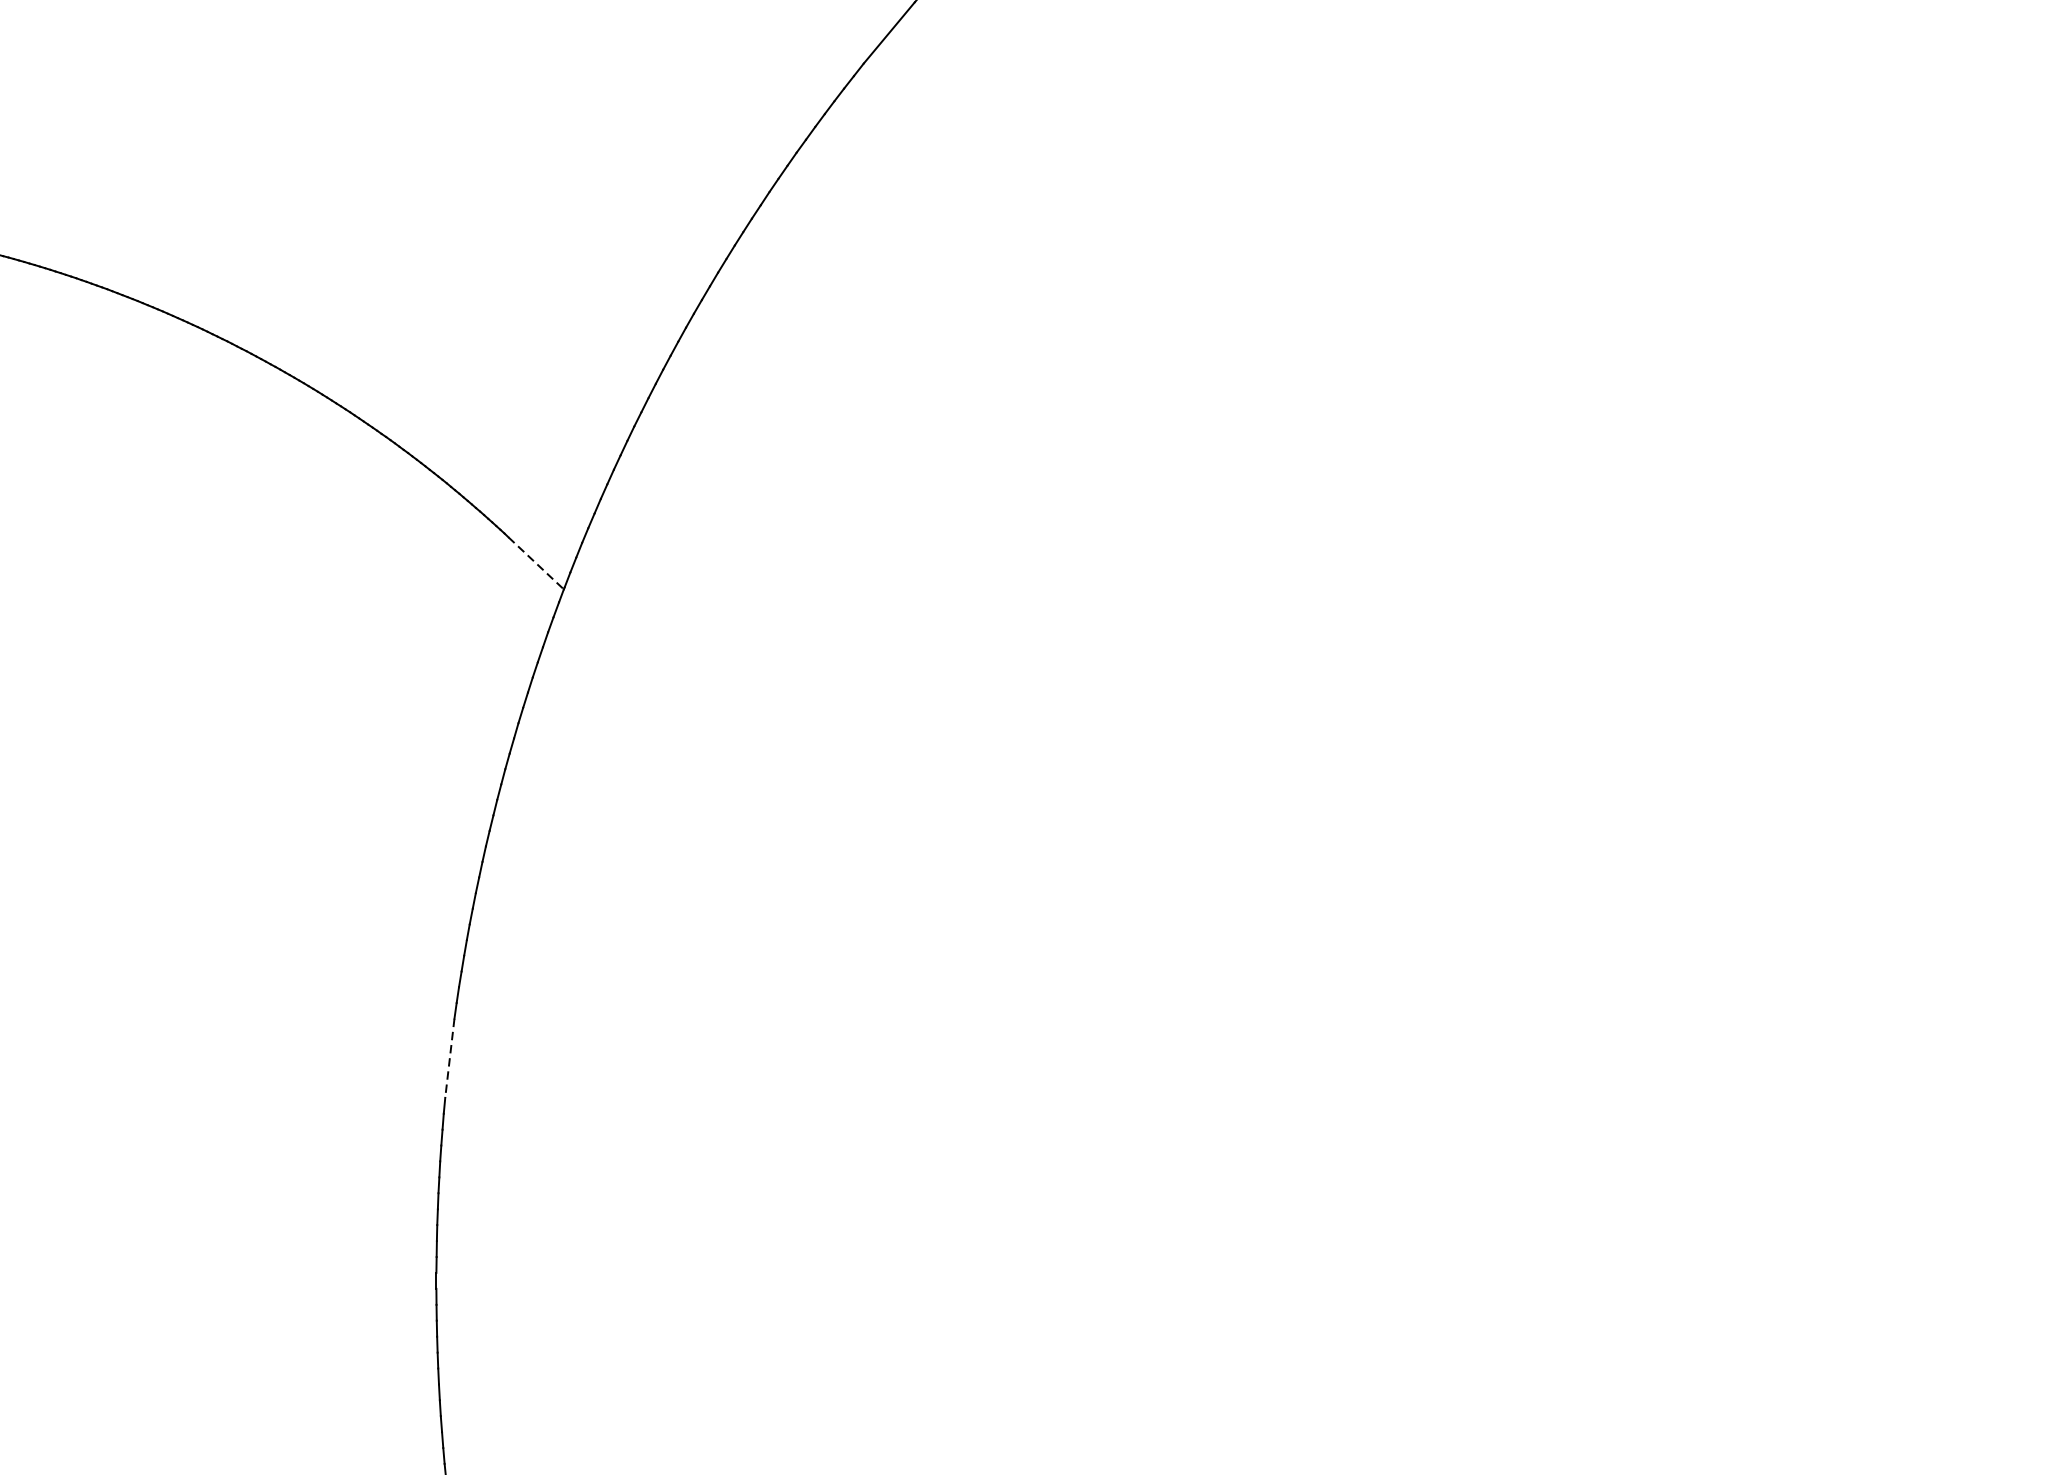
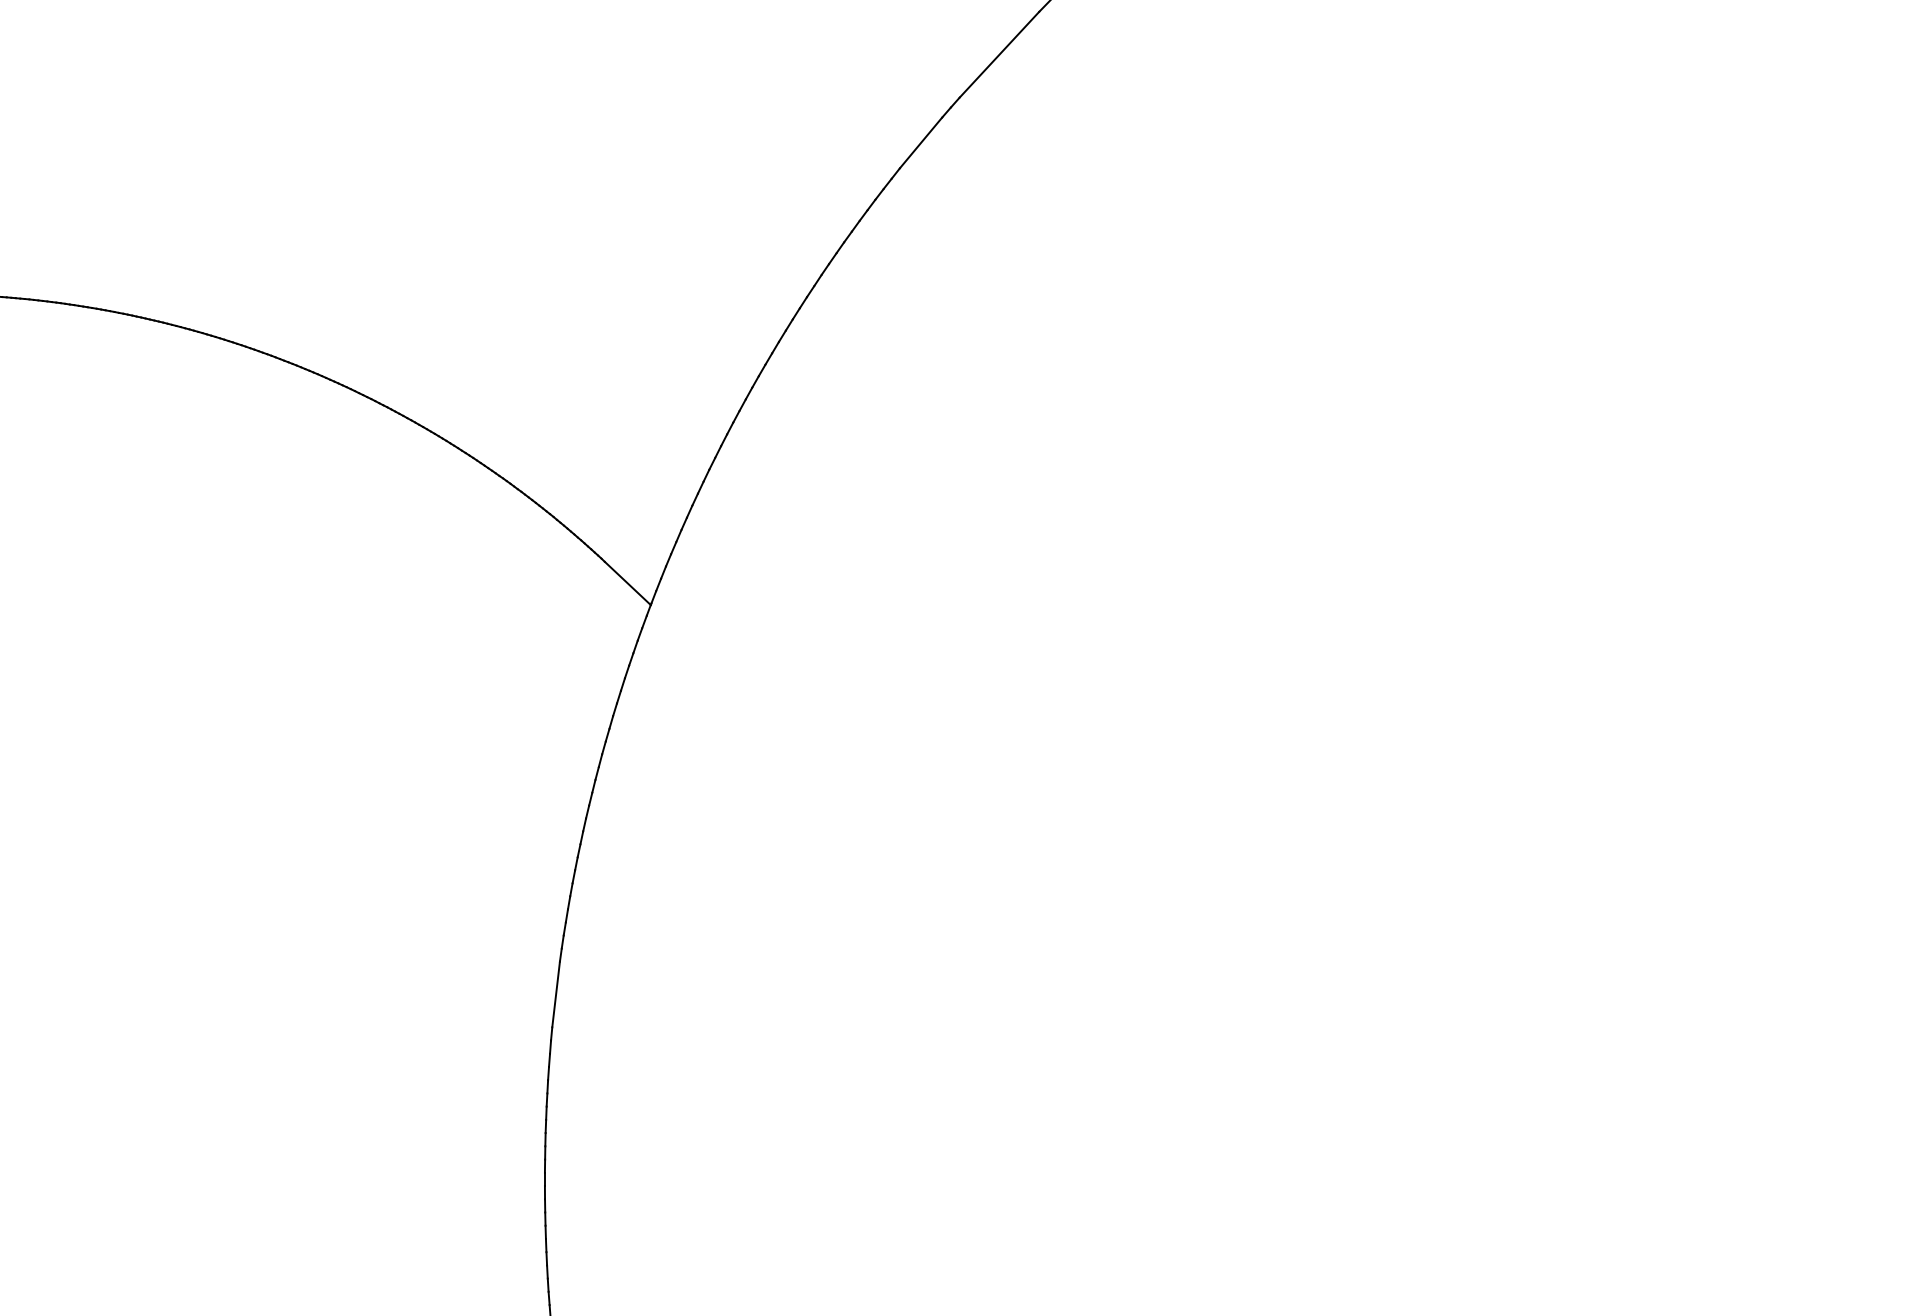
line: (535, 563) -> (627, 583), dashed -> solid
line: (450, 1059) -> (556, 995), dashed -> solid

